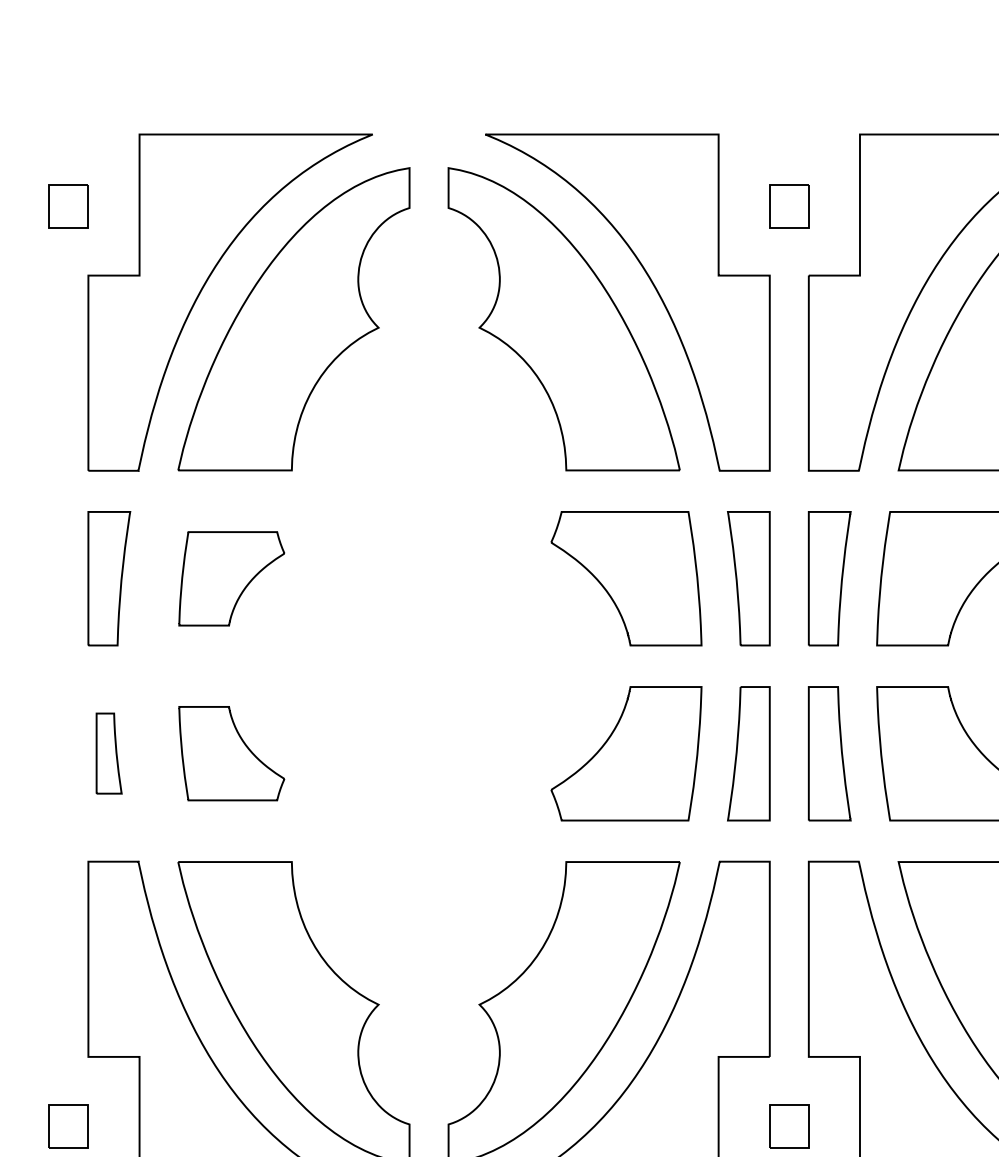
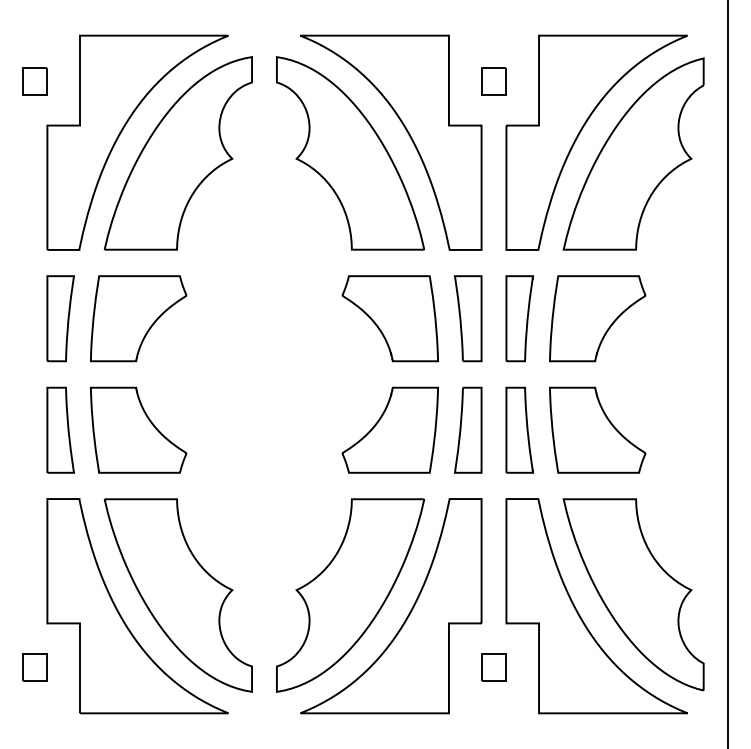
part: (231, 578) -> (138, 318), size x1.43
part: (108, 752) -> (60, 429), size x1.67
part: (231, 752) -> (138, 429), size x1.43

